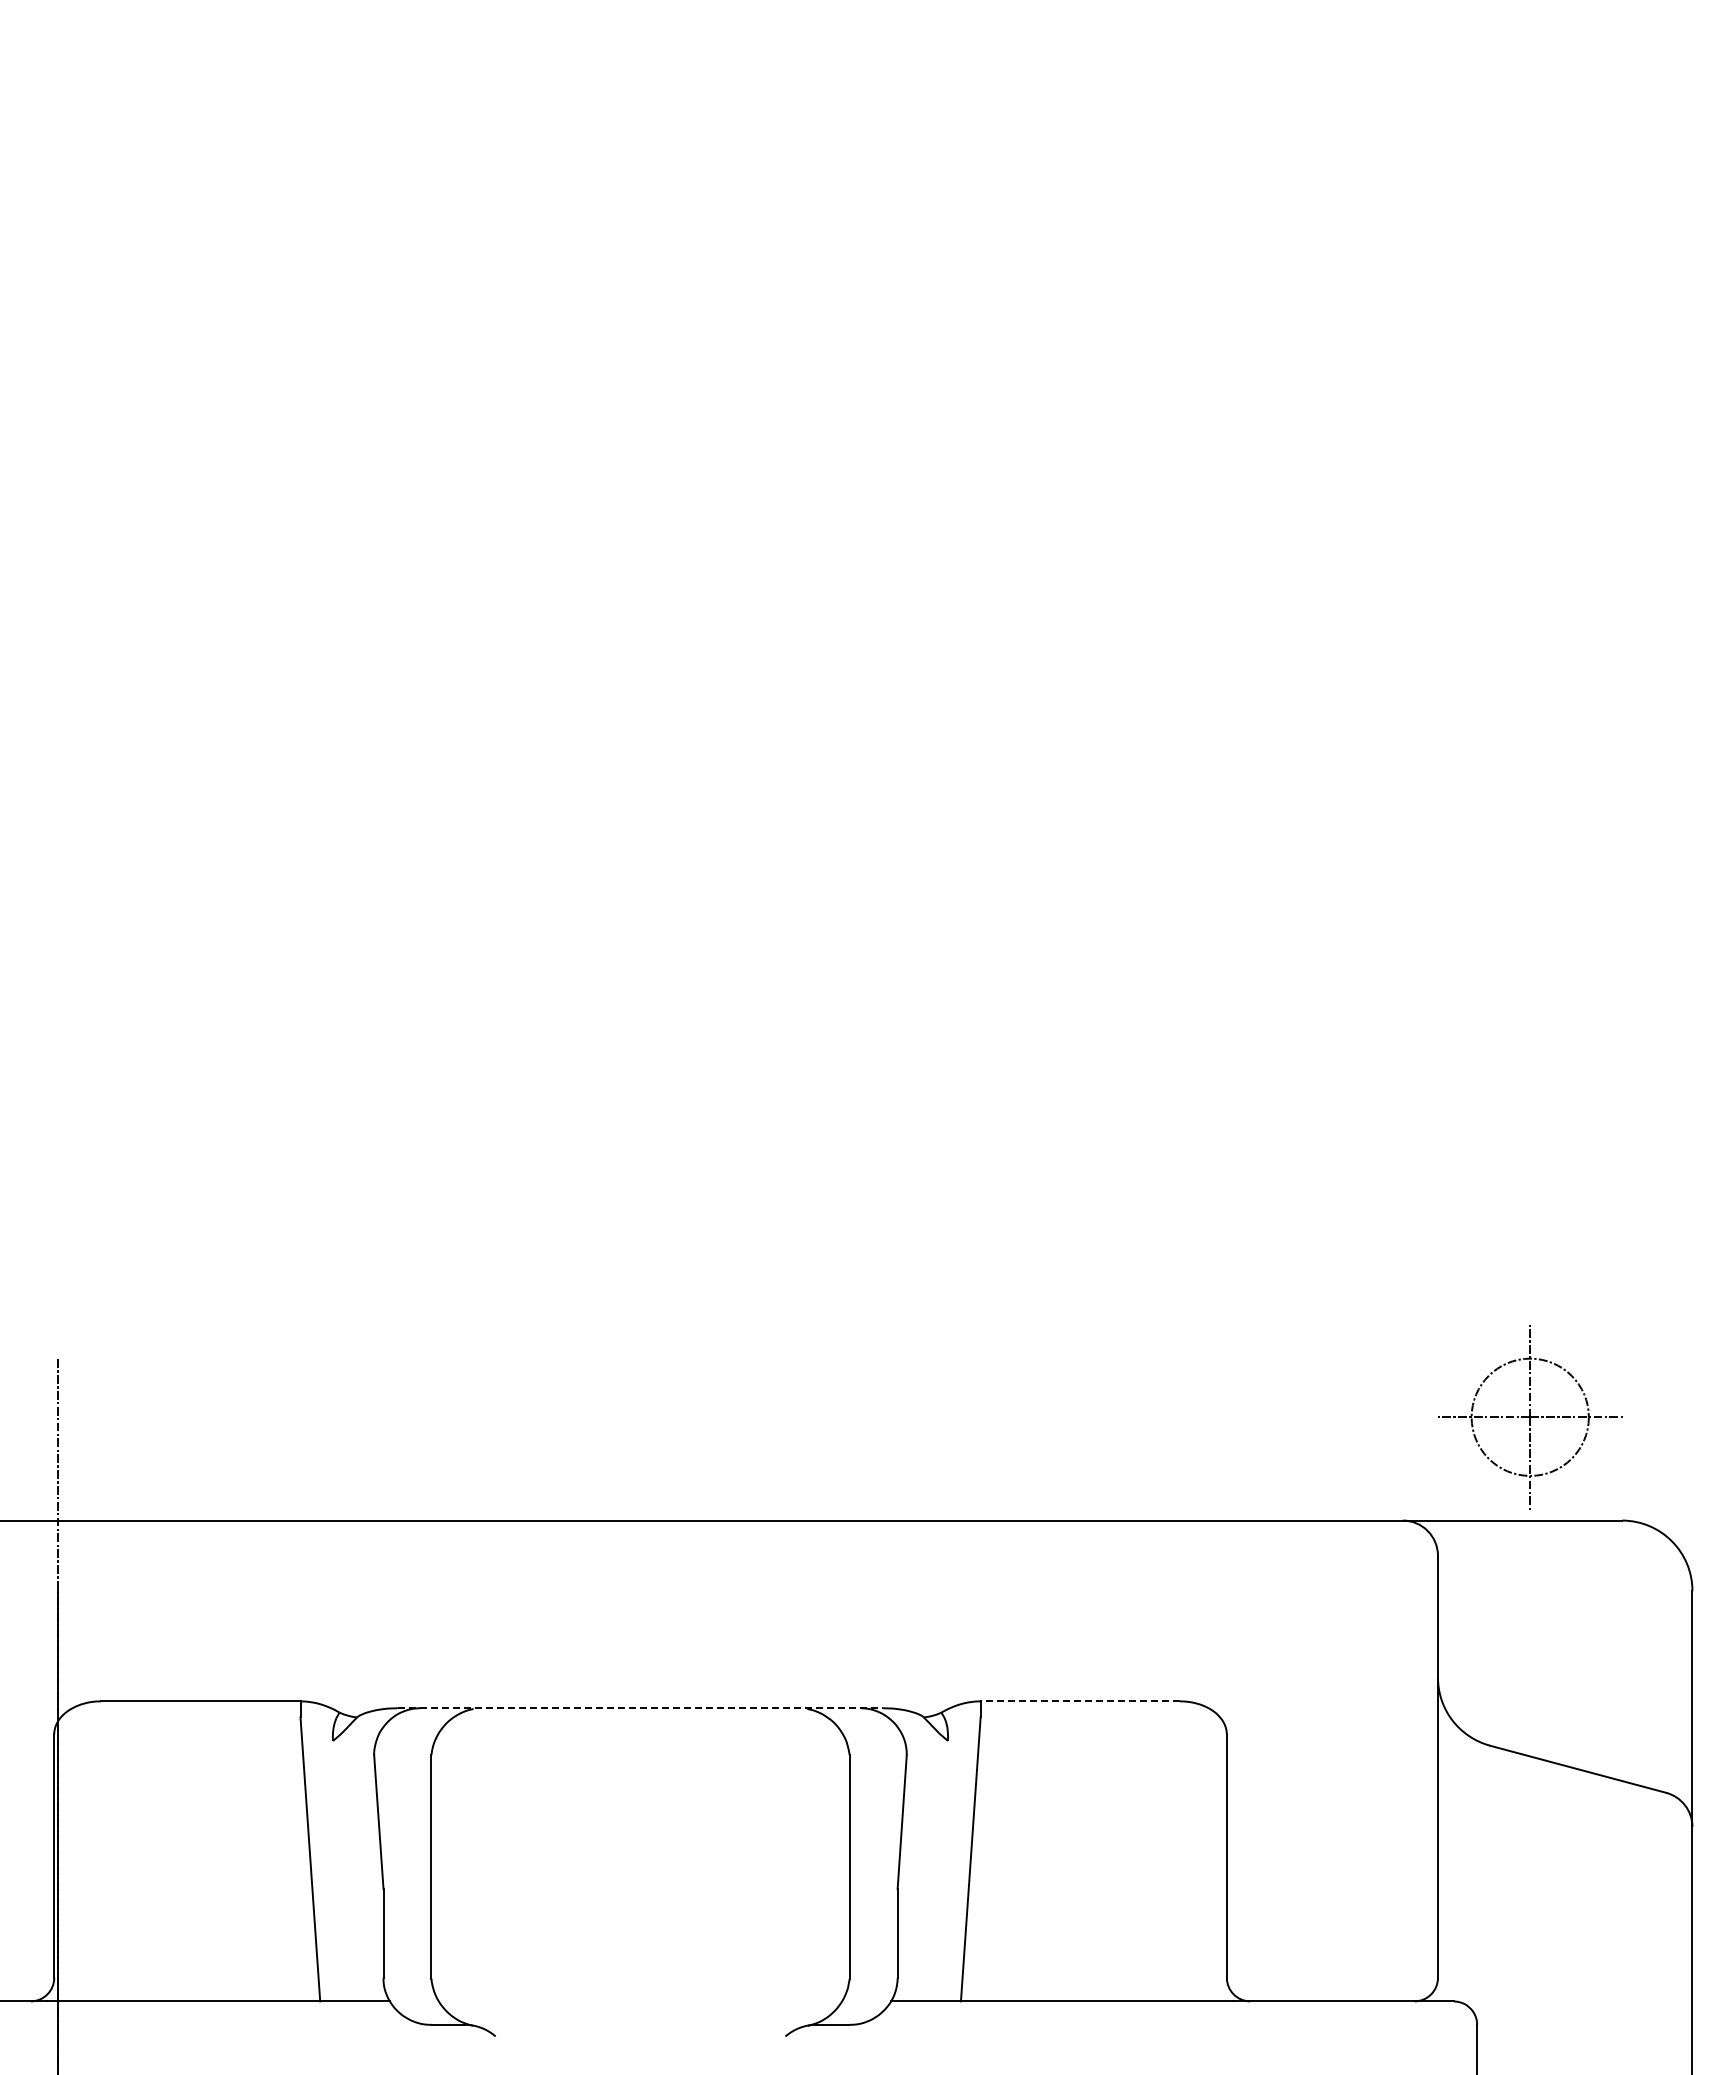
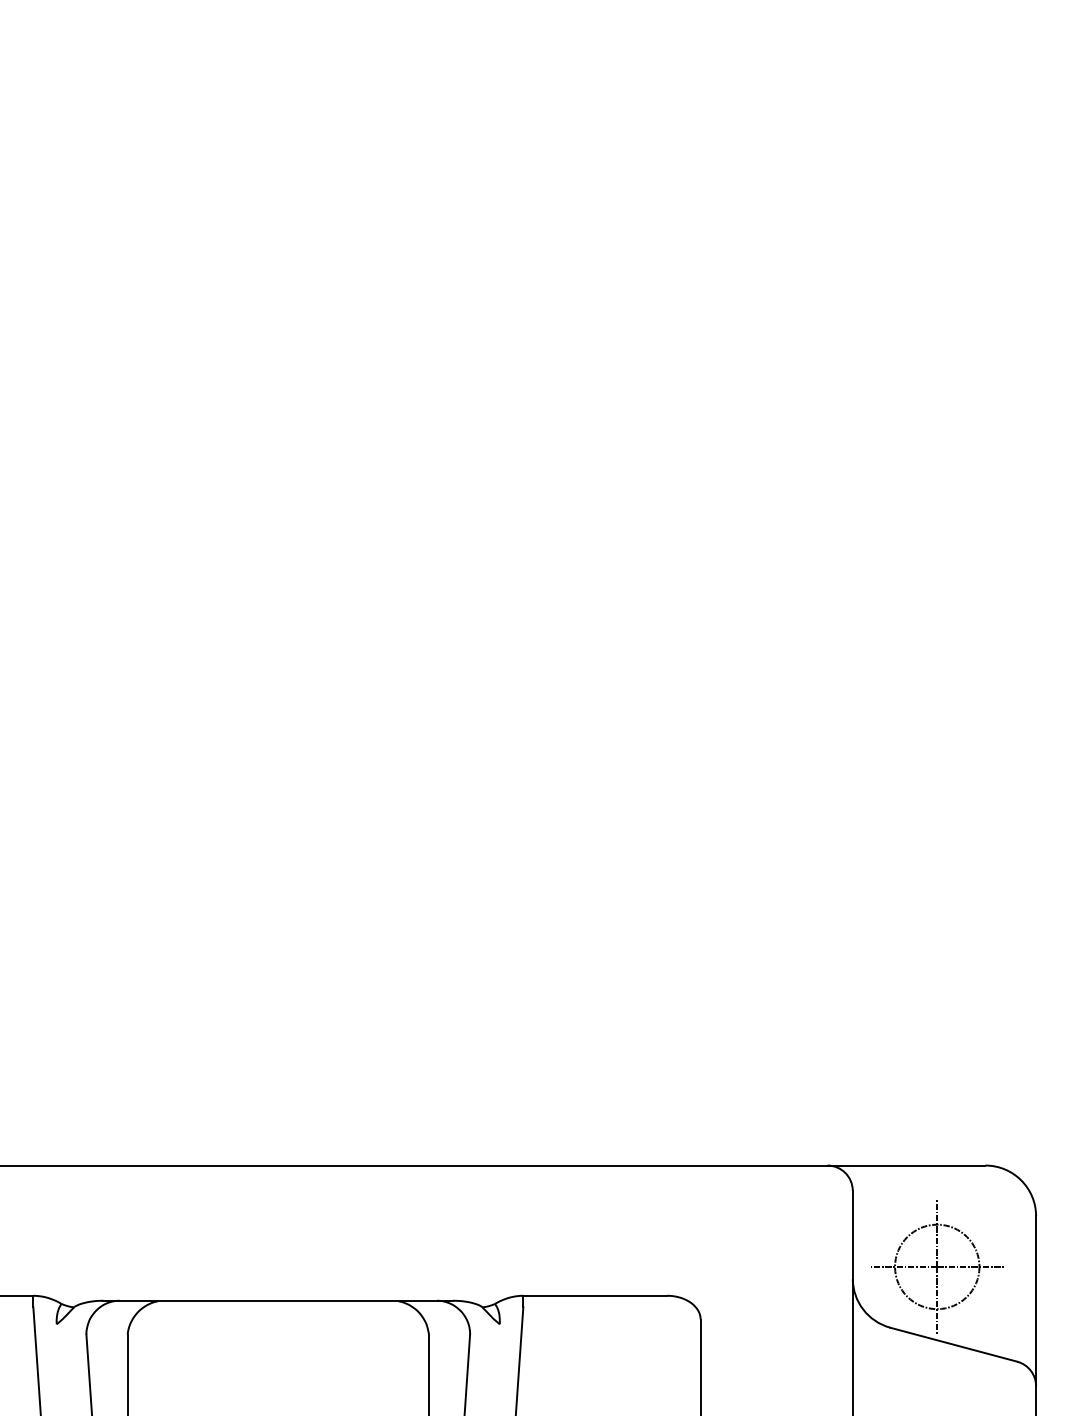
part: (1530, 1417) -> (937, 1267), moved
line: (1080, 1701) -> (595, 1295), dashed -> solid
line: (640, 1708) -> (278, 1300), dashed -> solid

